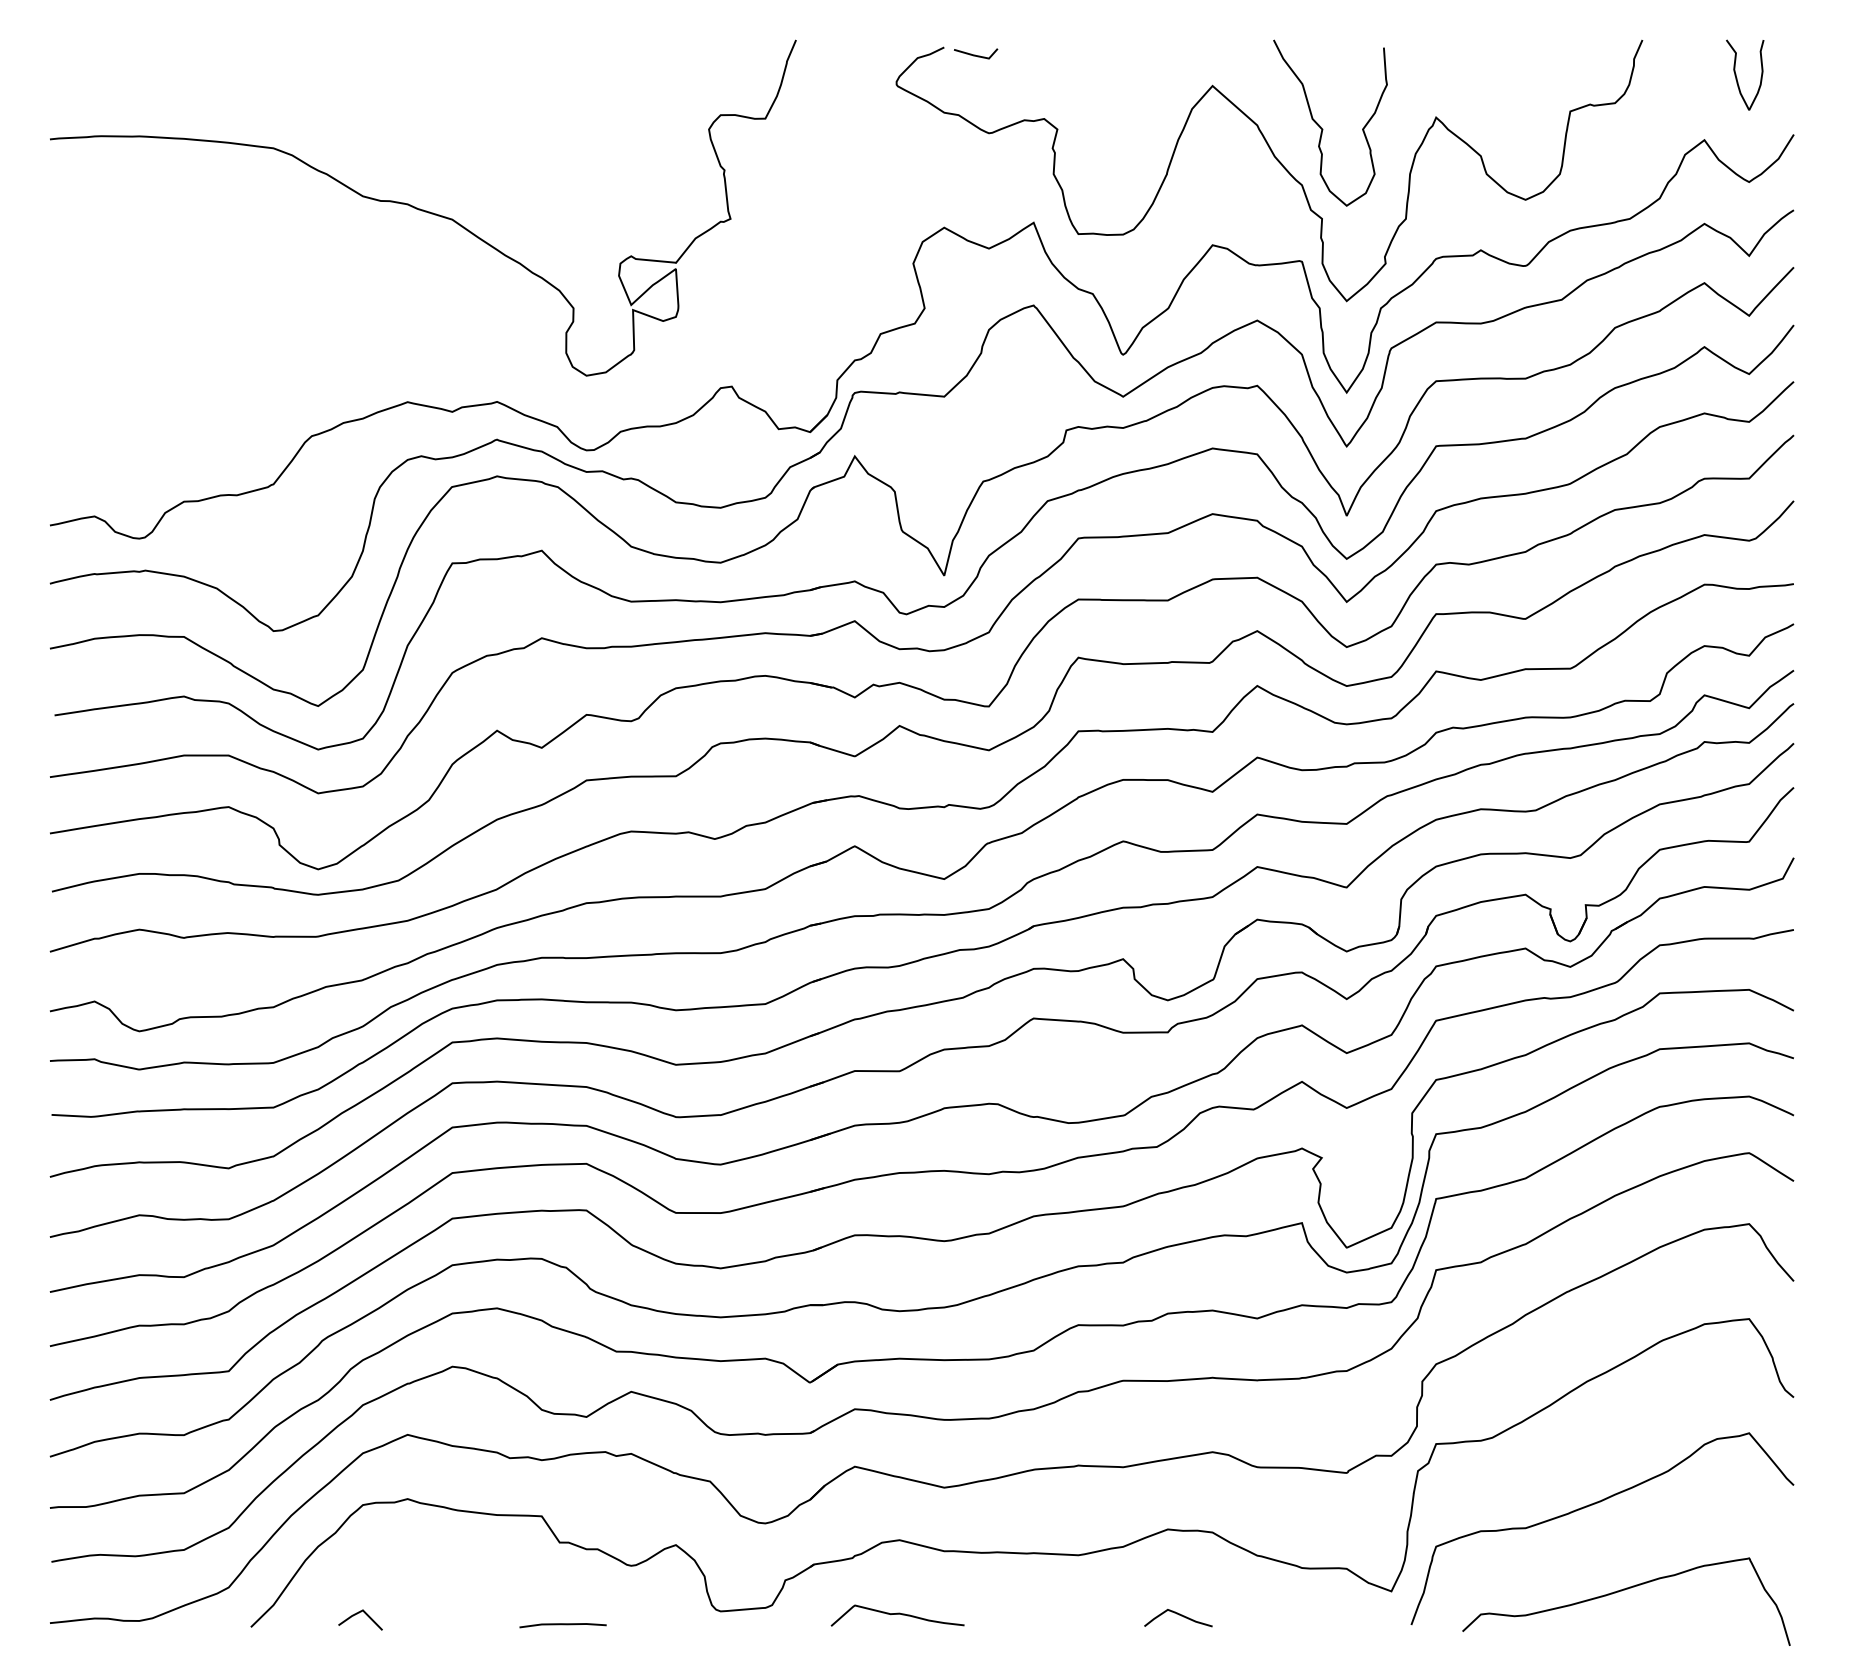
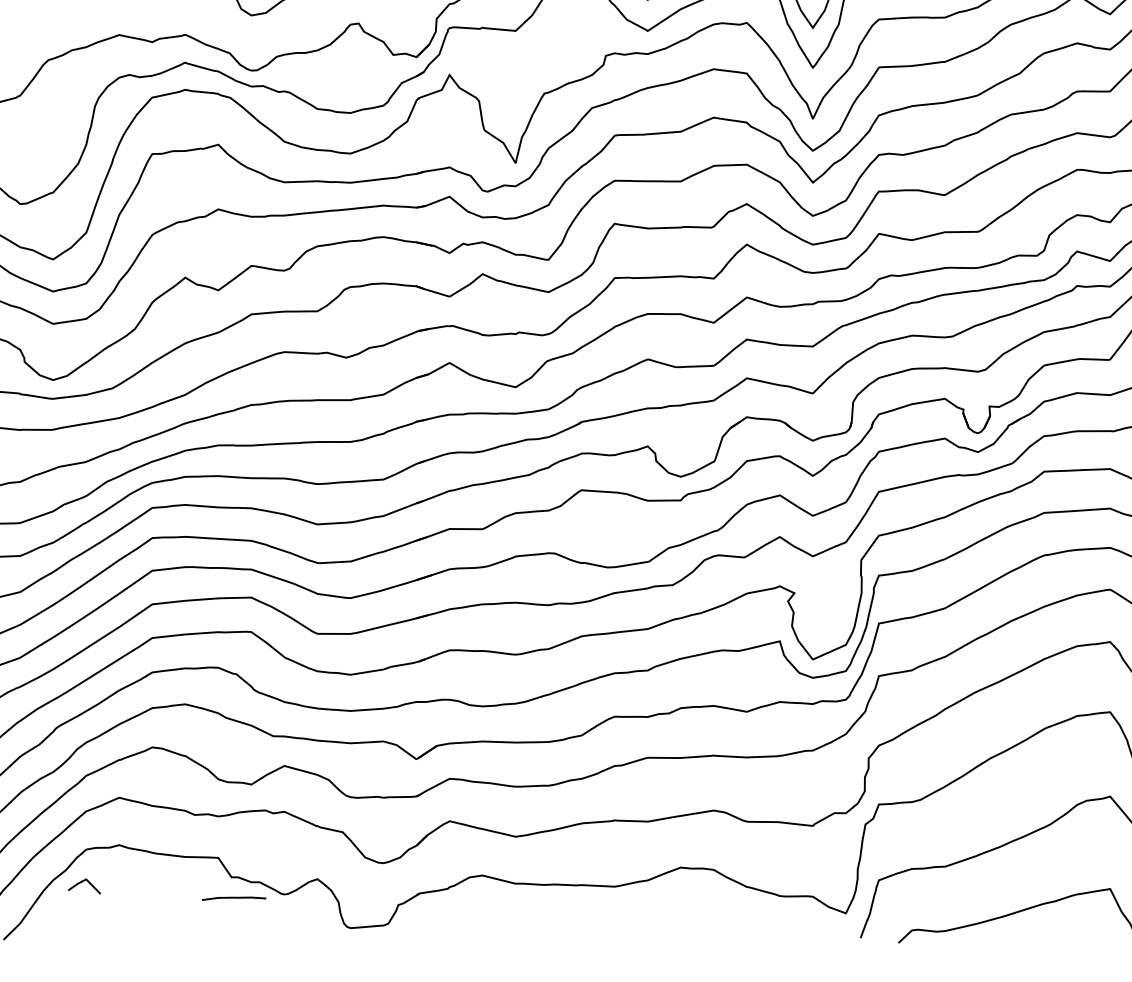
line: (357, 1614) -> (82, 882), moved
curve: (897, 1614) -> (481, 930), removed
curve: (1179, 1615) -> (689, 931), removed
curve: (562, 1625) -> (233, 898), moved

